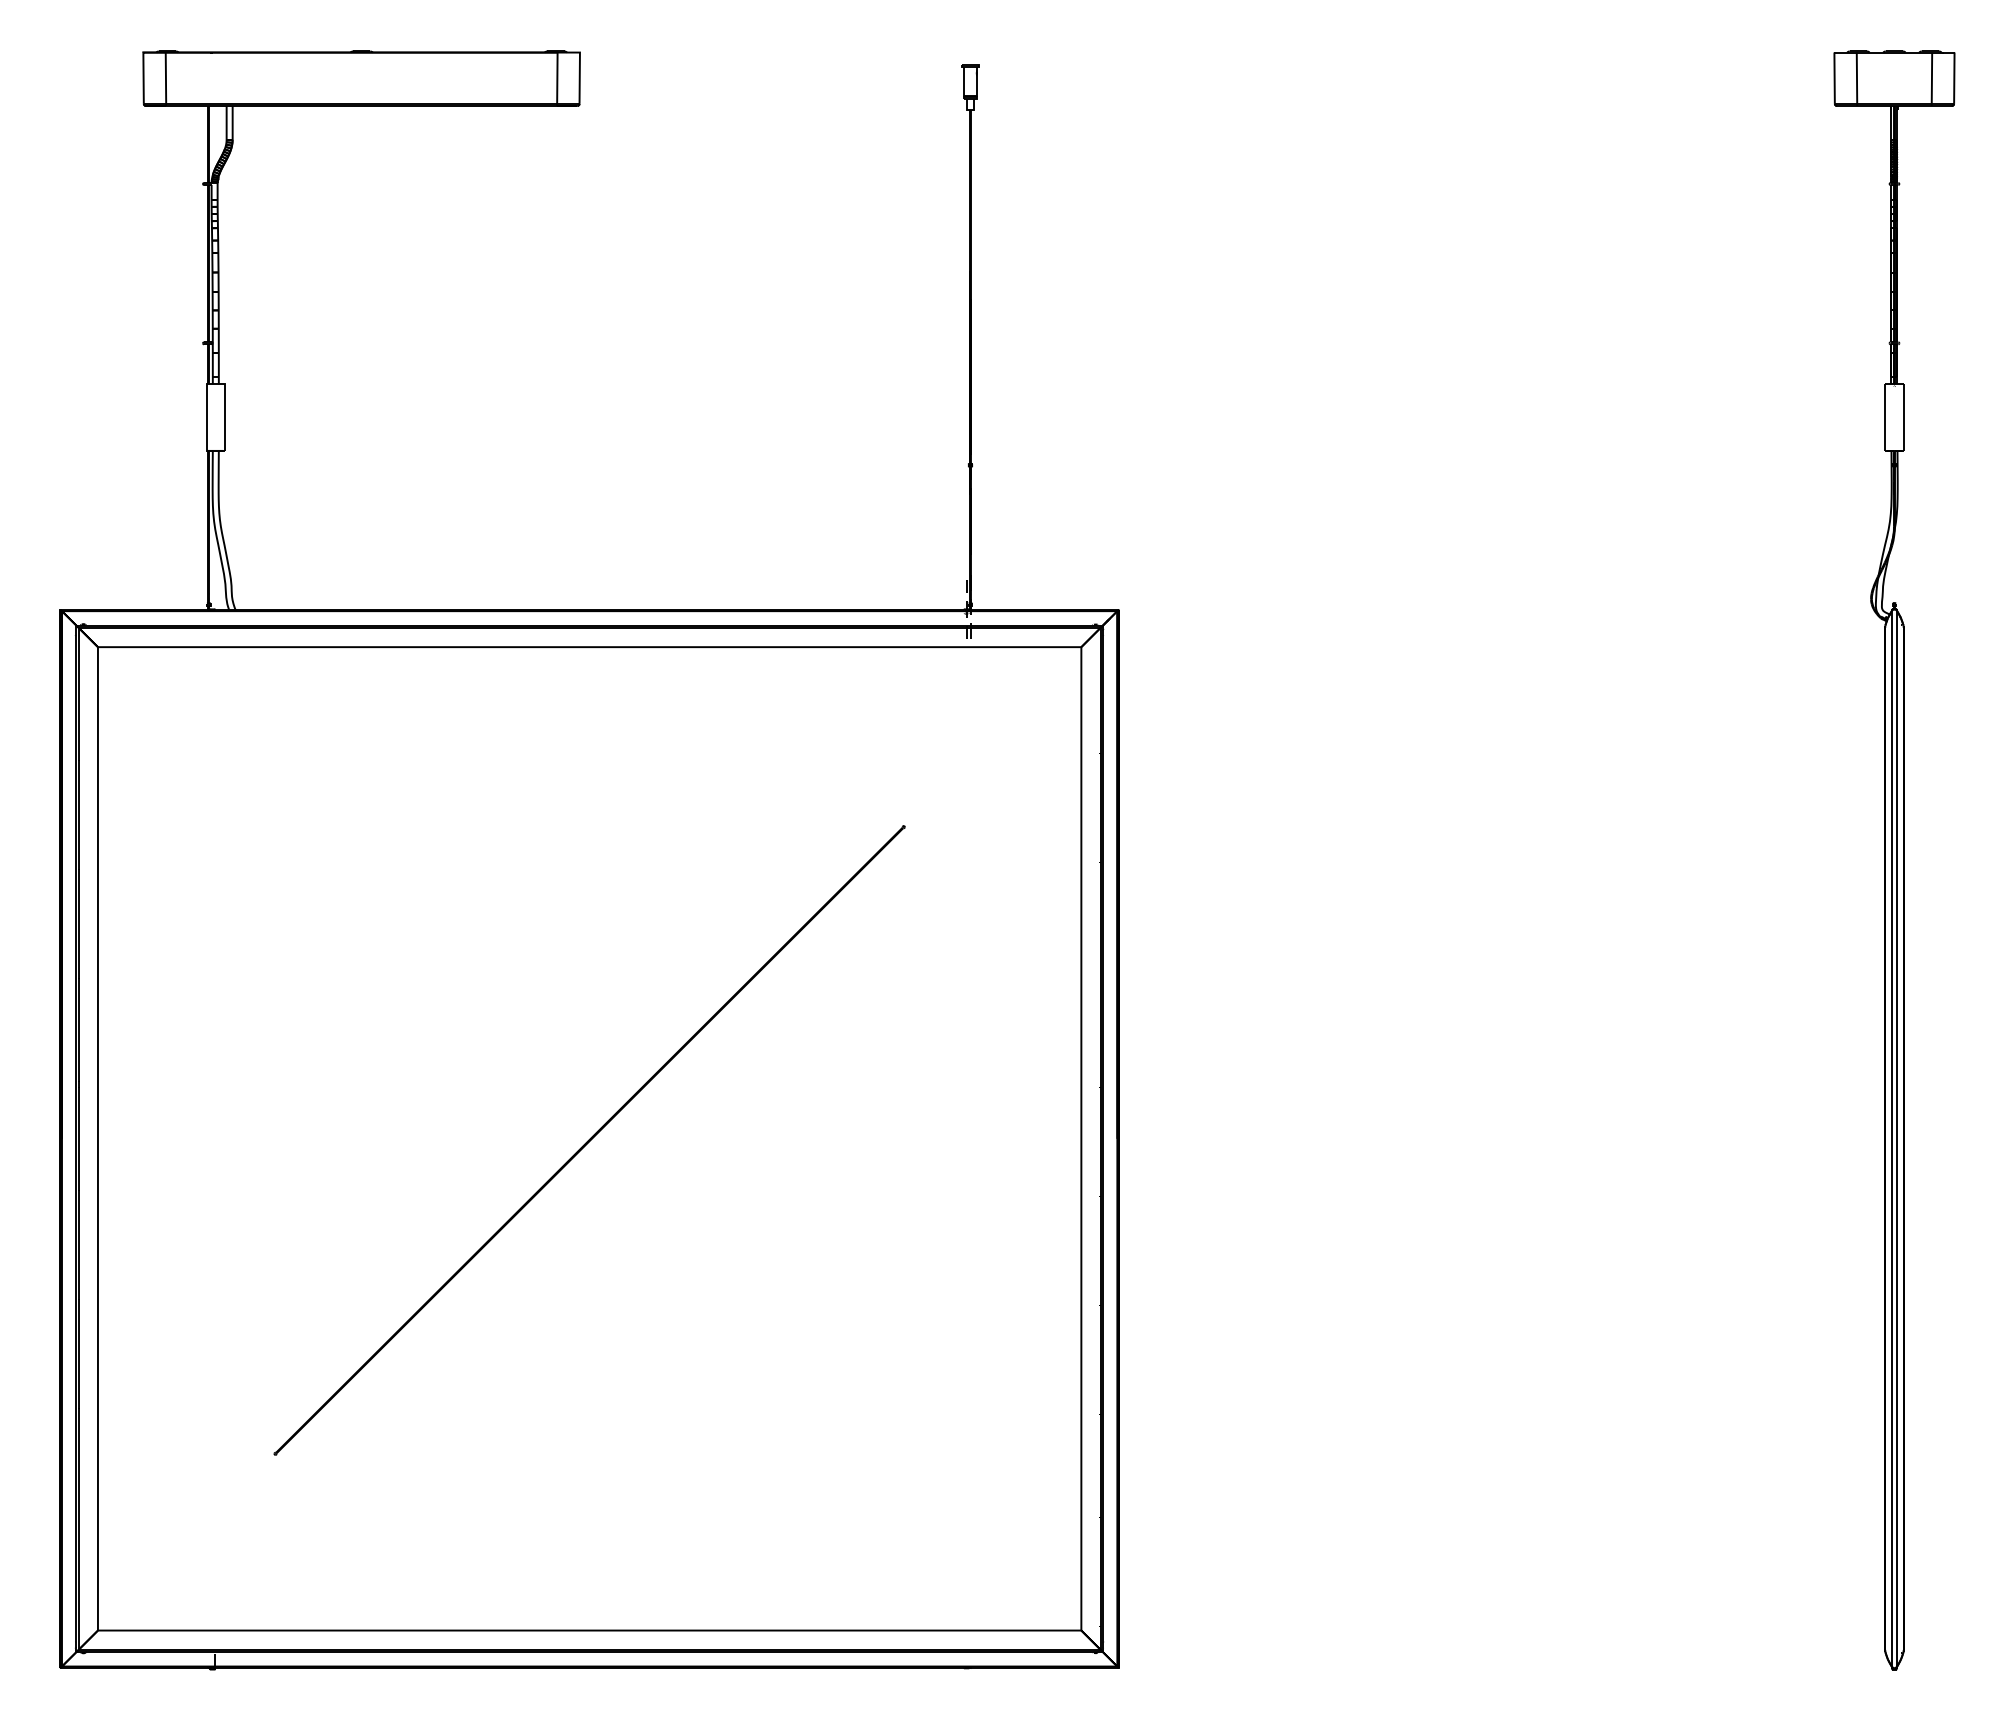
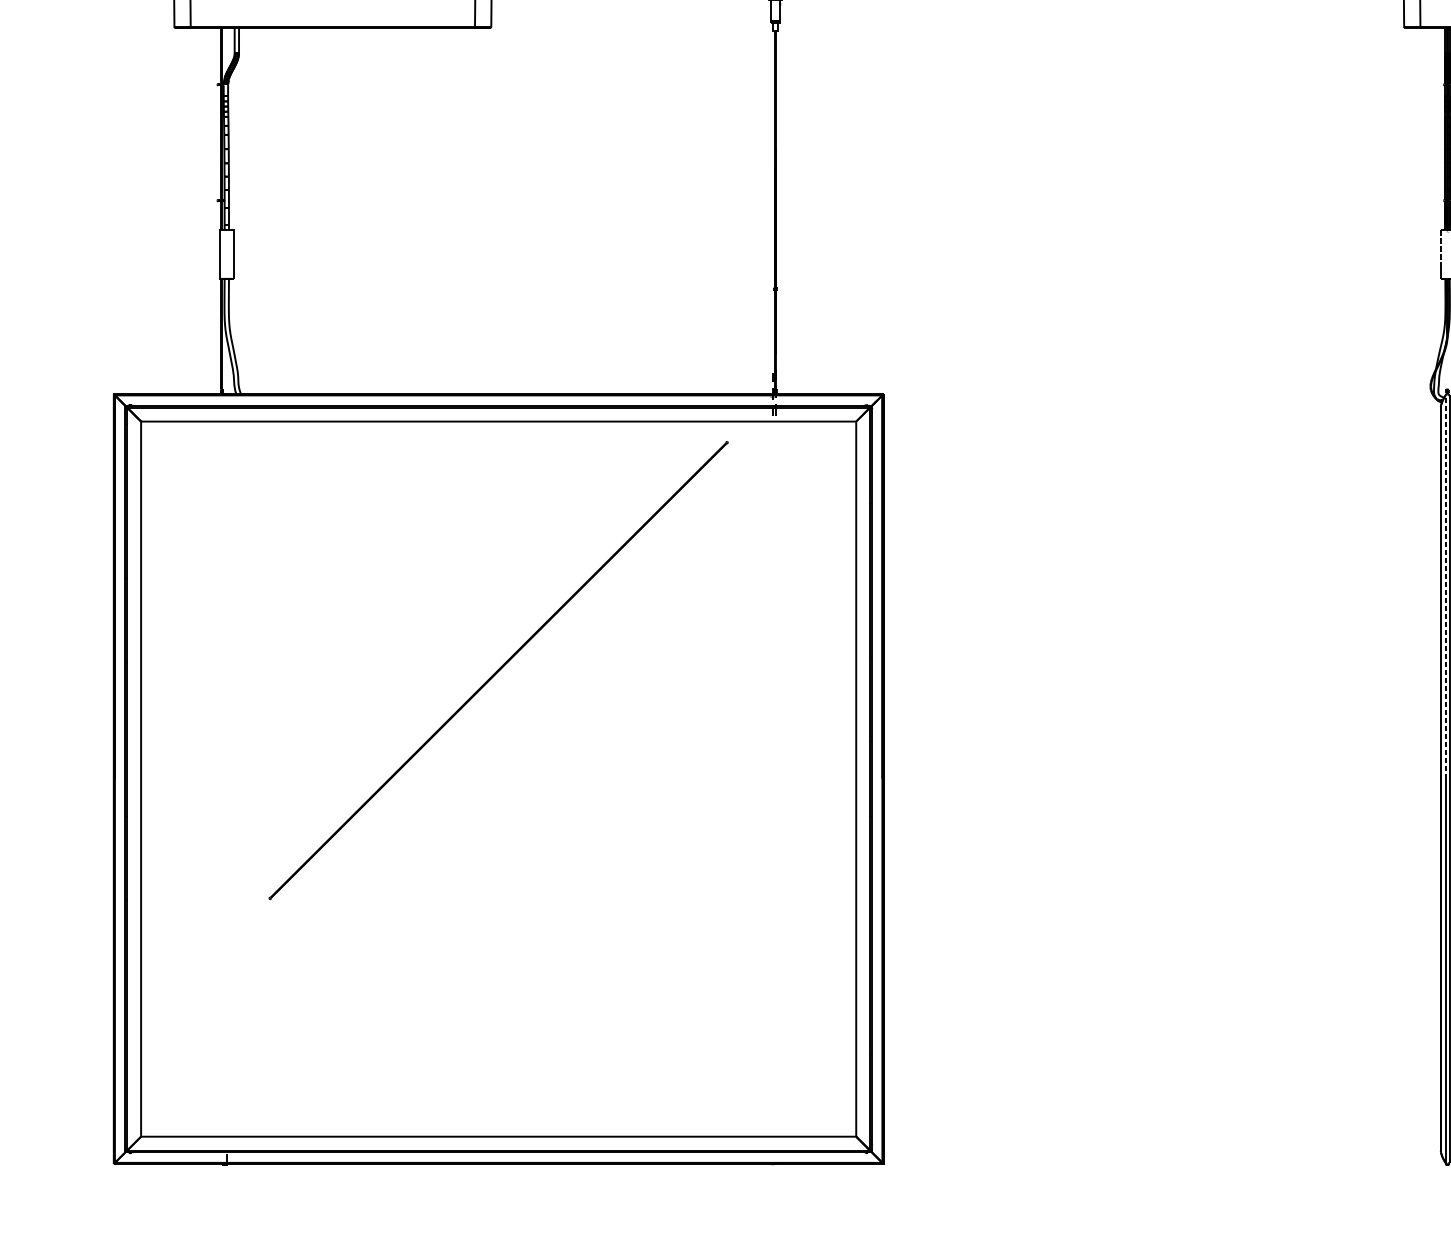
line: (1885, 408) -> (1440, 248), solid -> dashed
line: (1891, 875) -> (1445, 587), solid -> dashed
line: (589, 1140) -> (498, 670), moved

